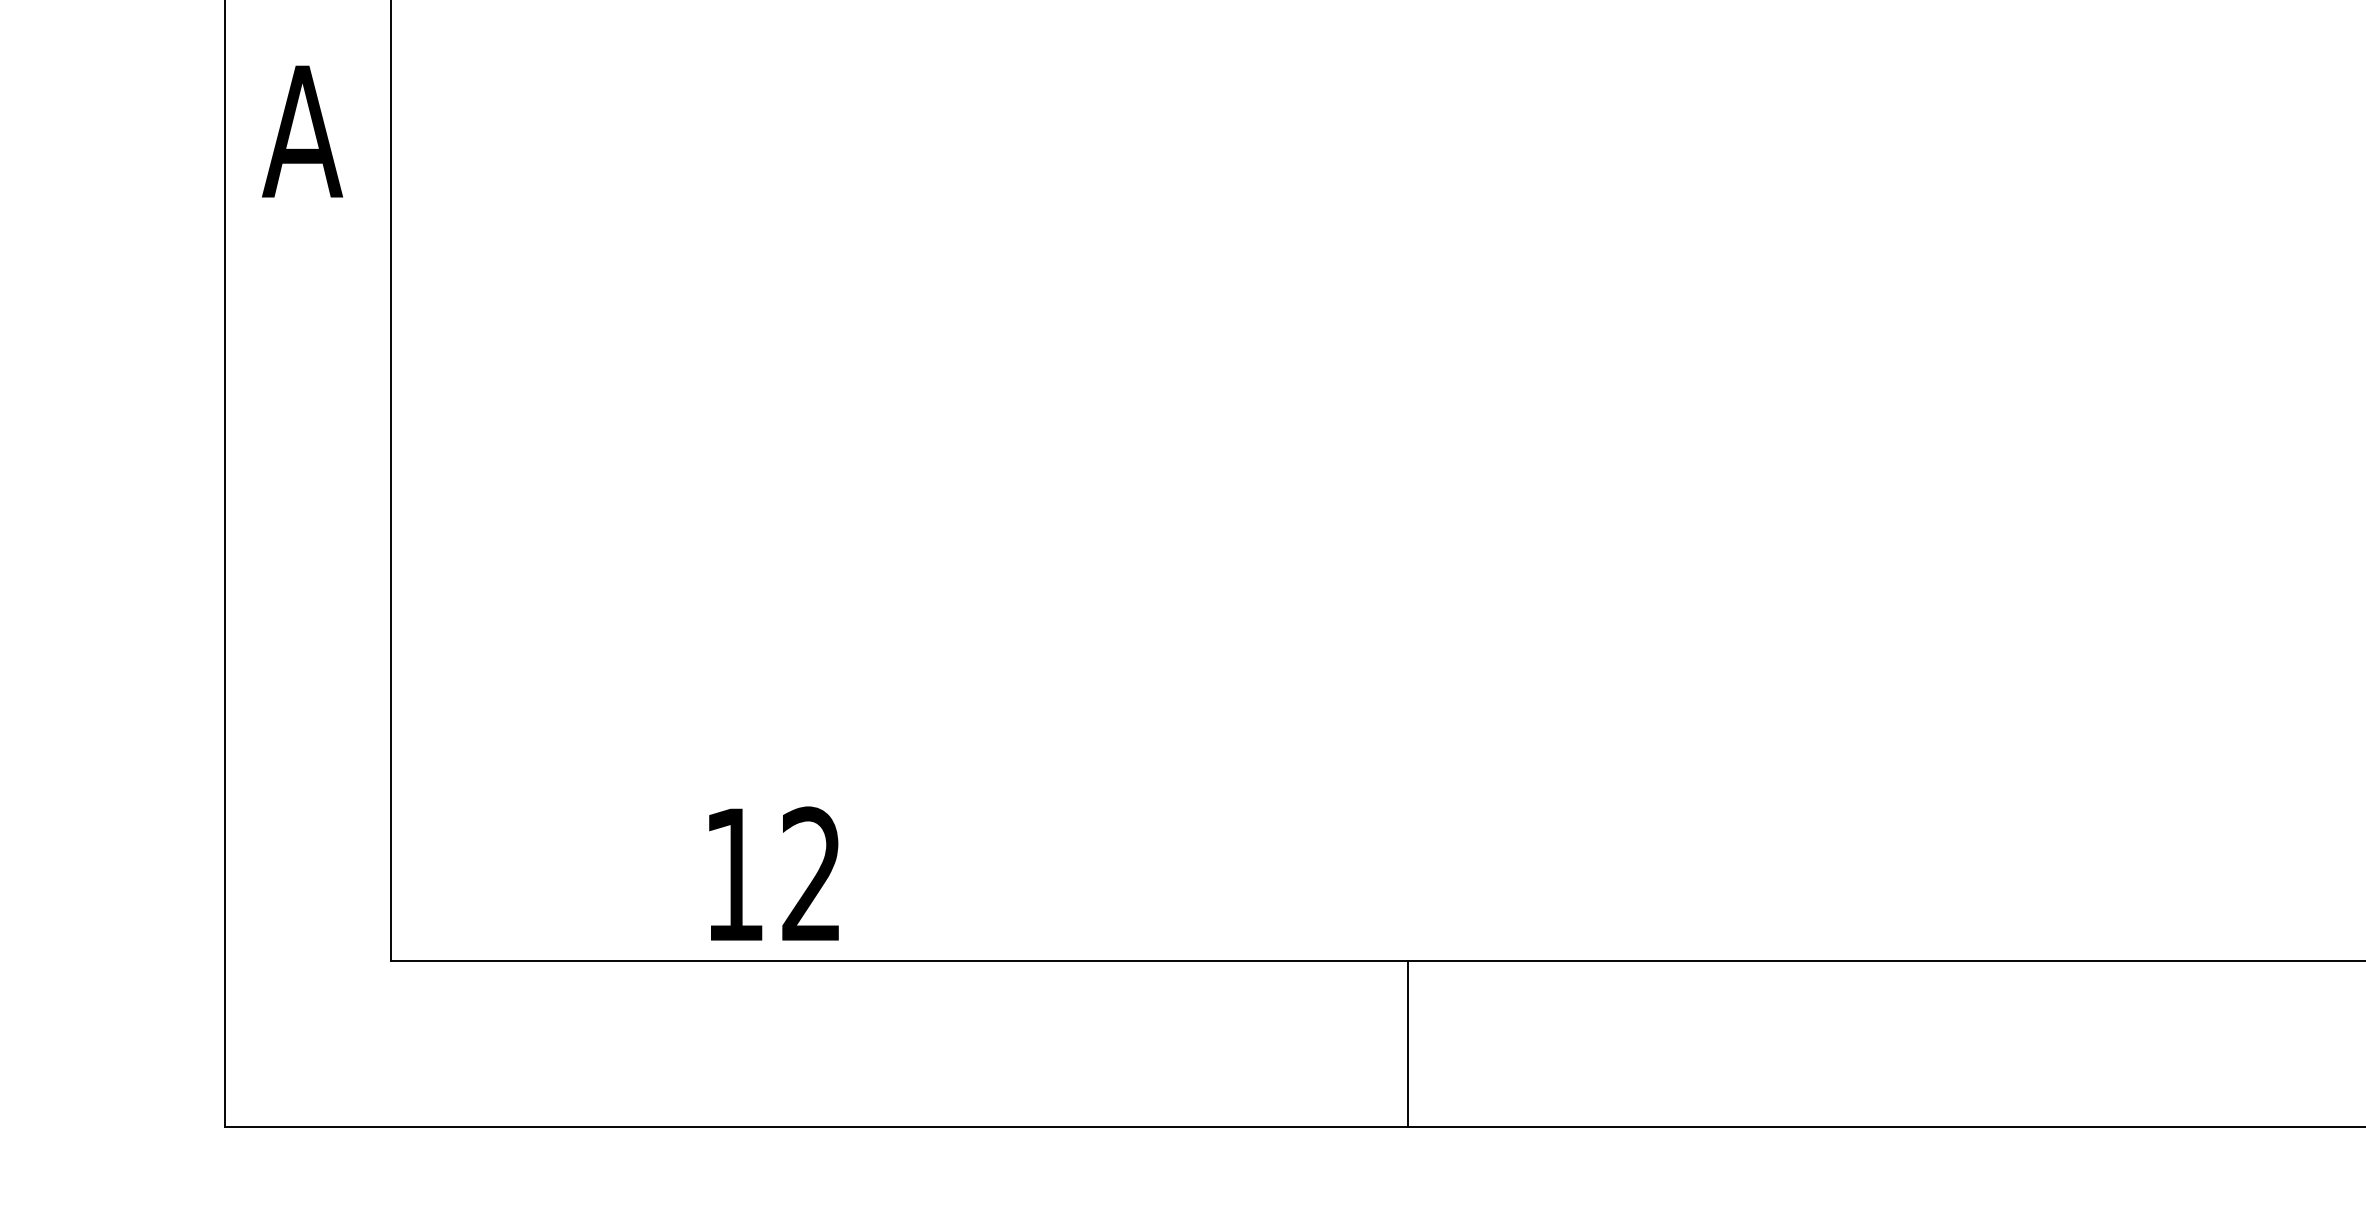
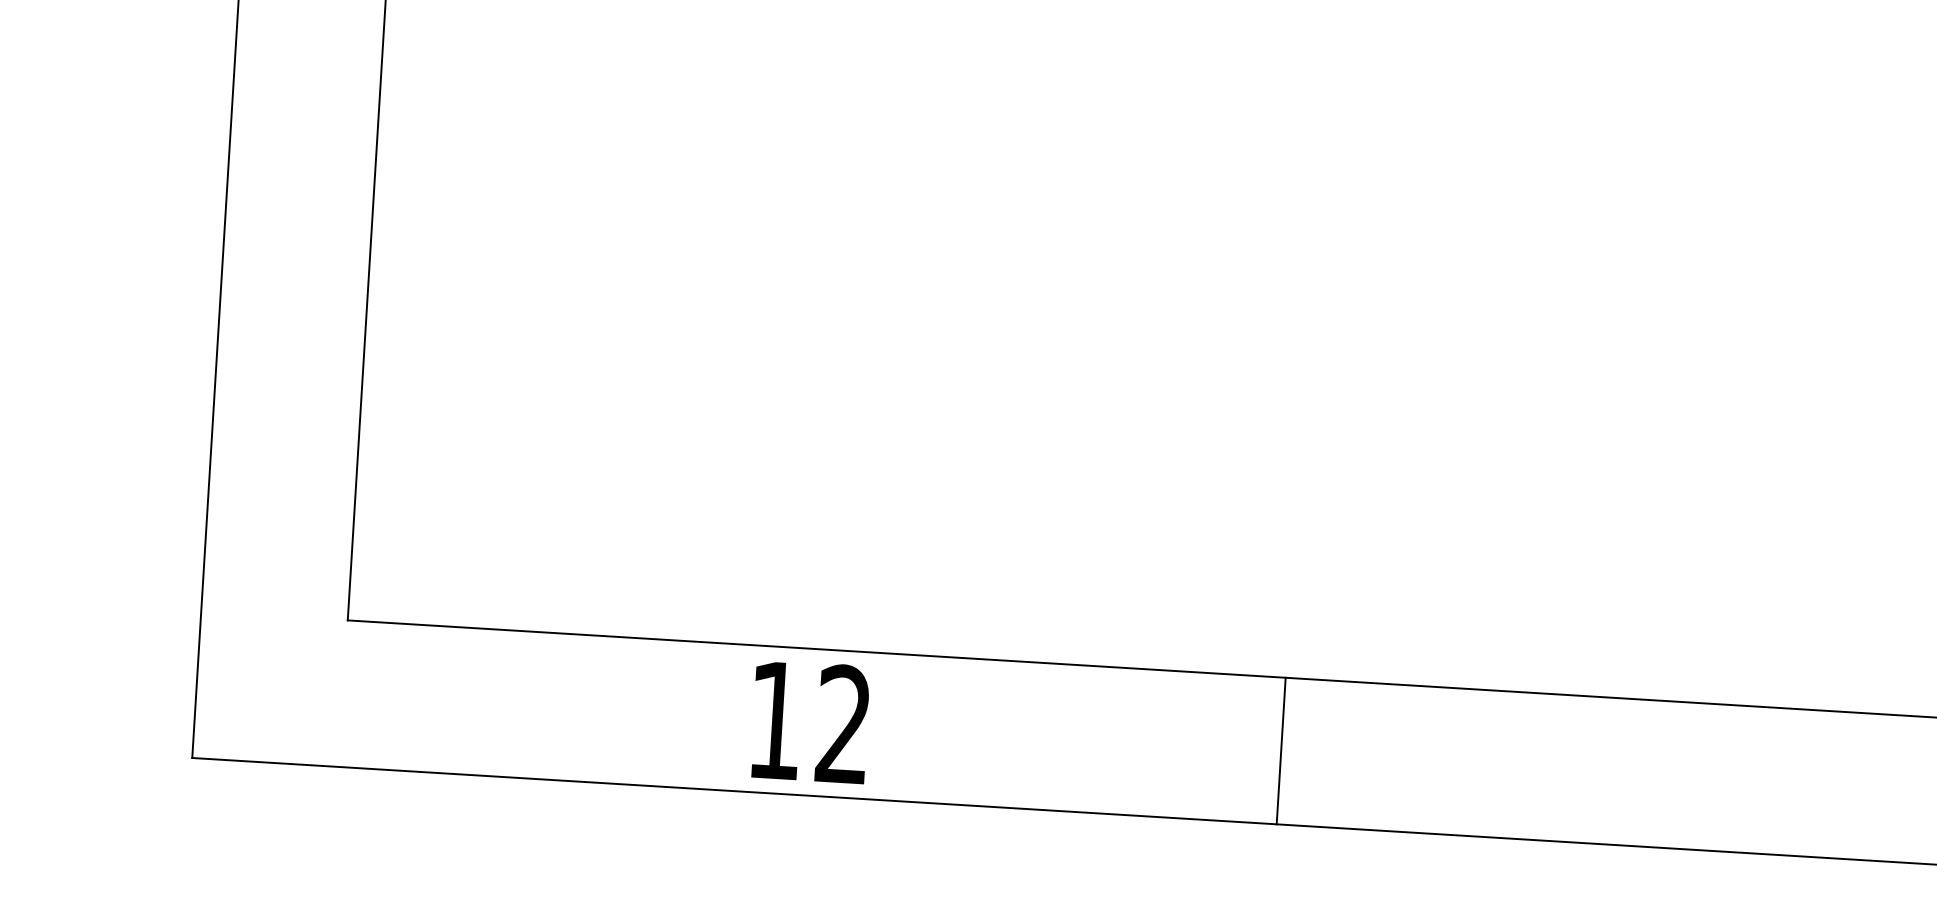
text: (773, 873) -> (810, 721), moved
line: (1408, 1044) -> (1281, 751), moved

